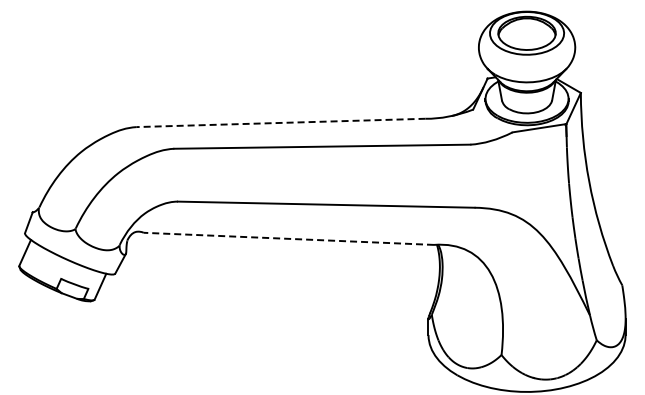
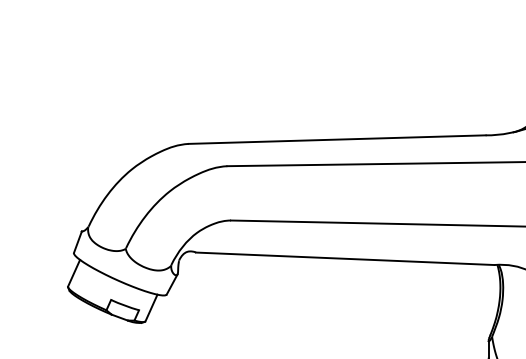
line: (280, 122) -> (336, 139), dashed -> solid
line: (288, 238) -> (344, 258), dashed -> solid

